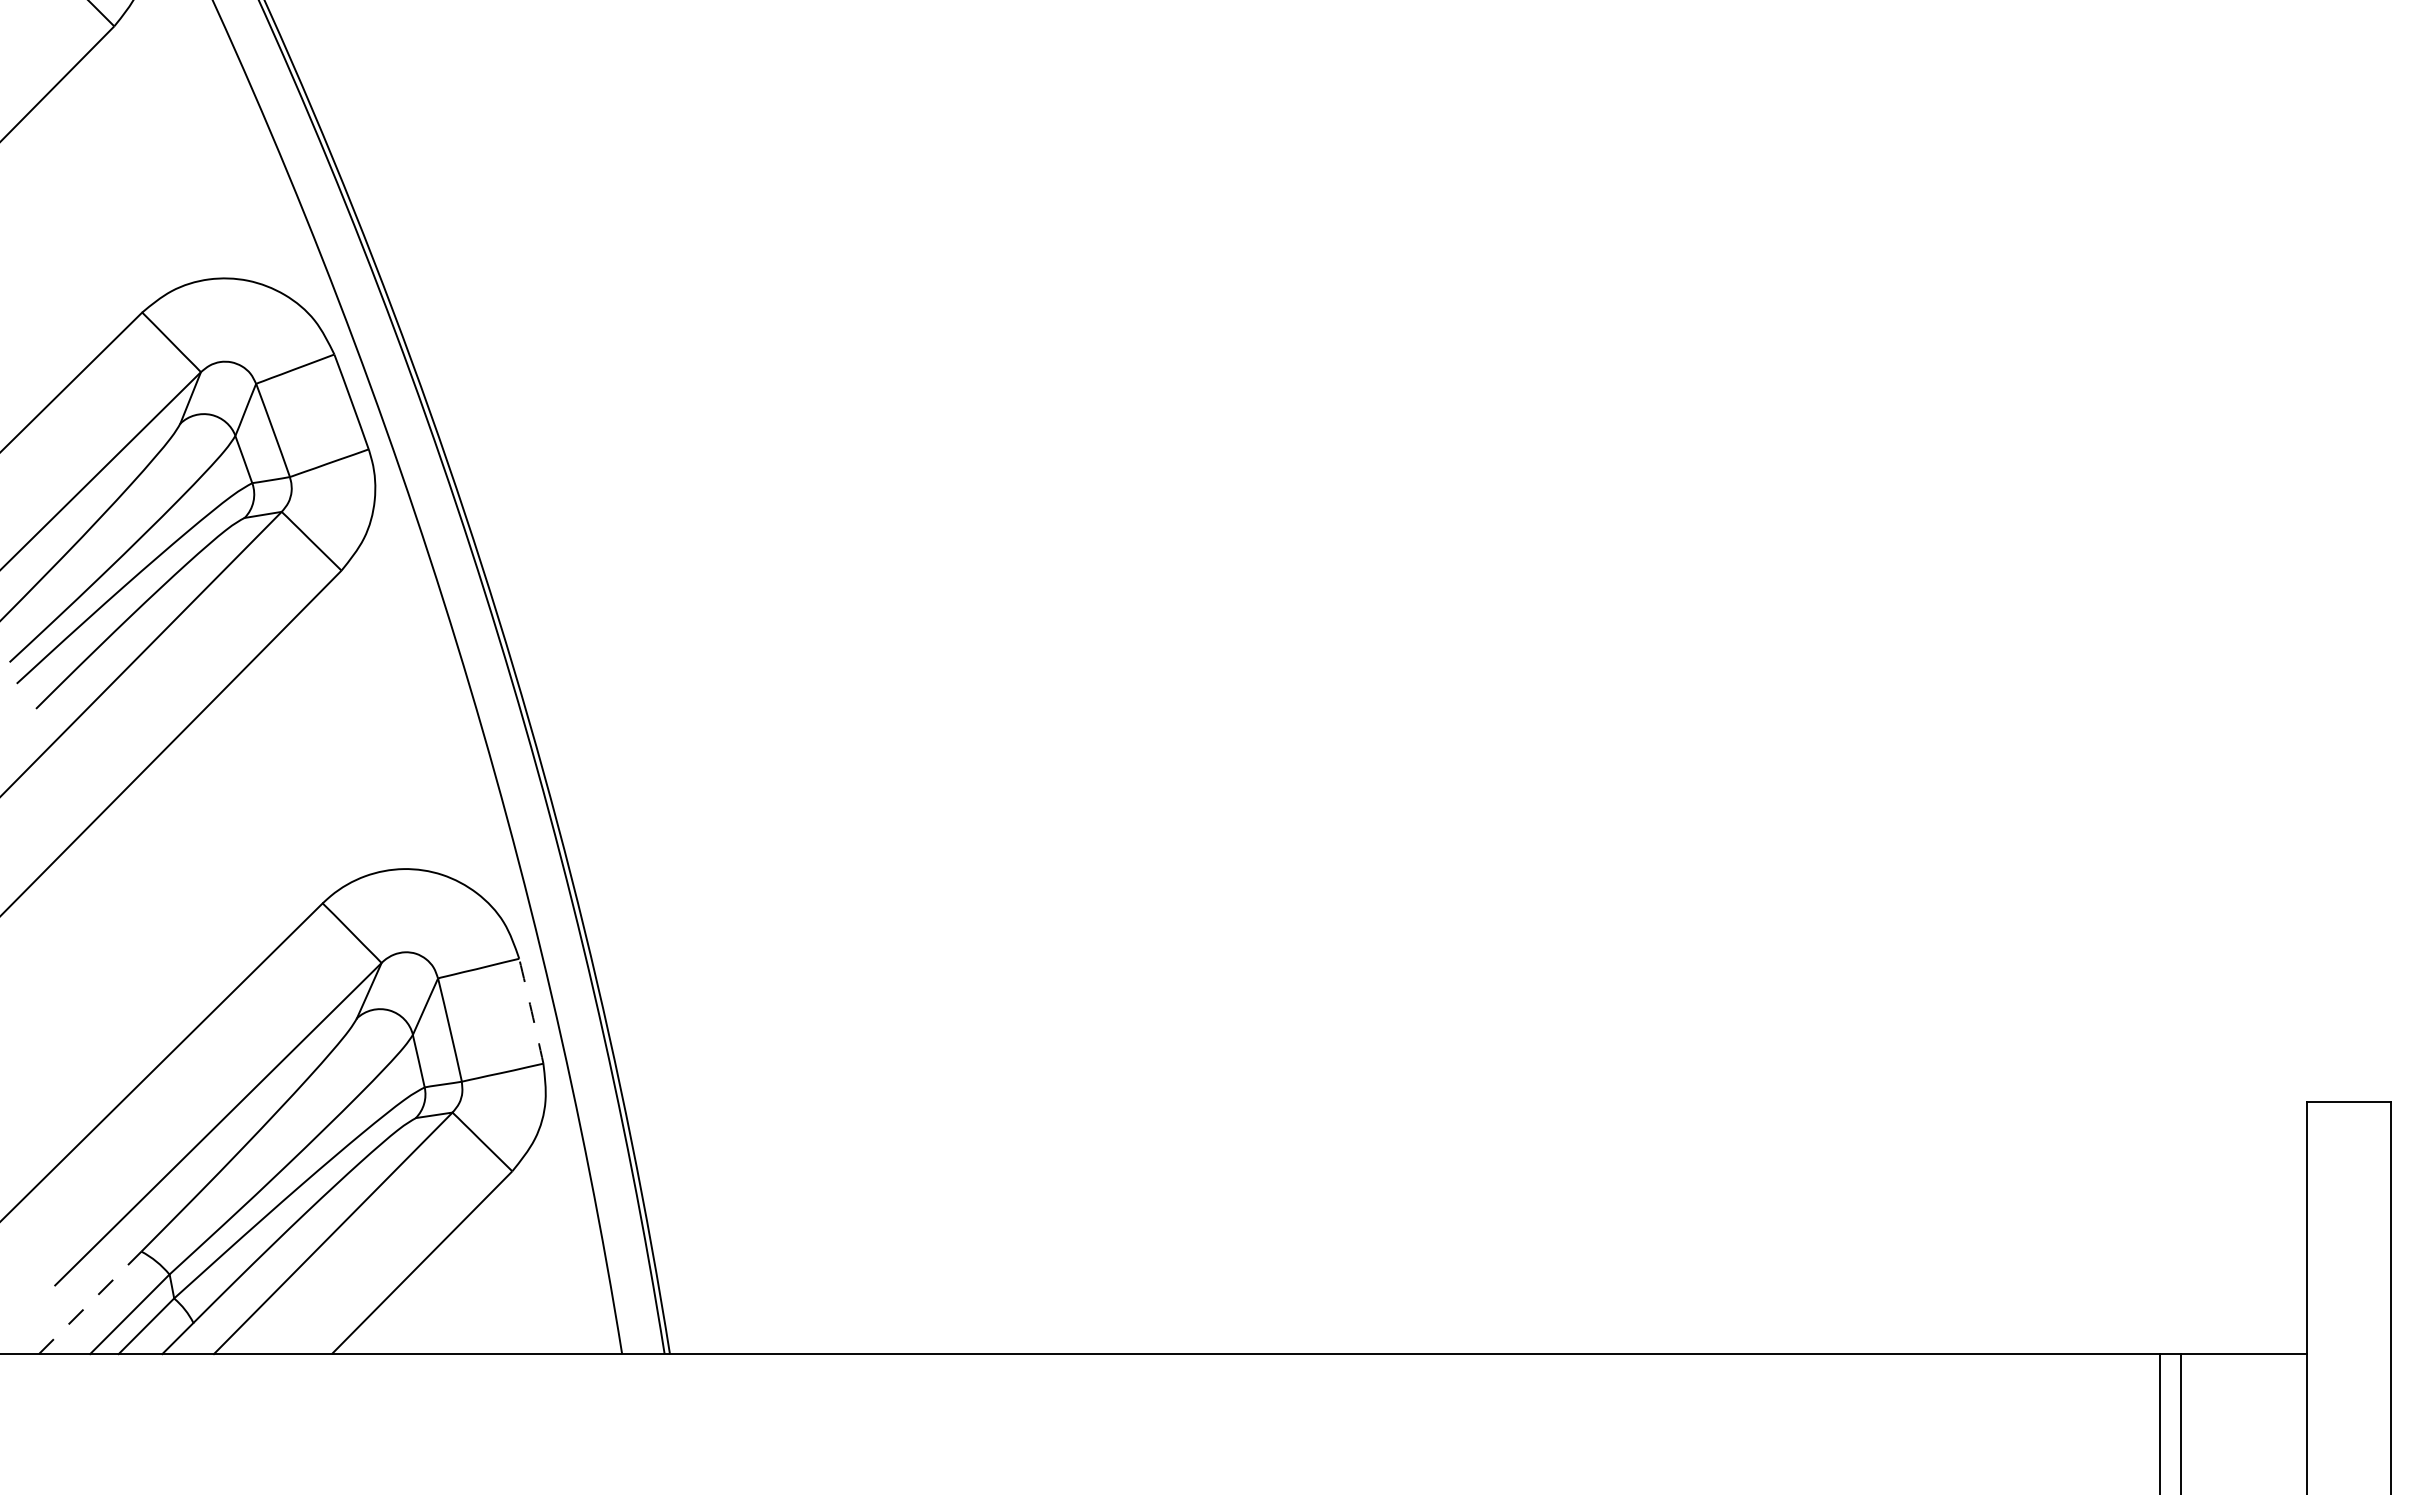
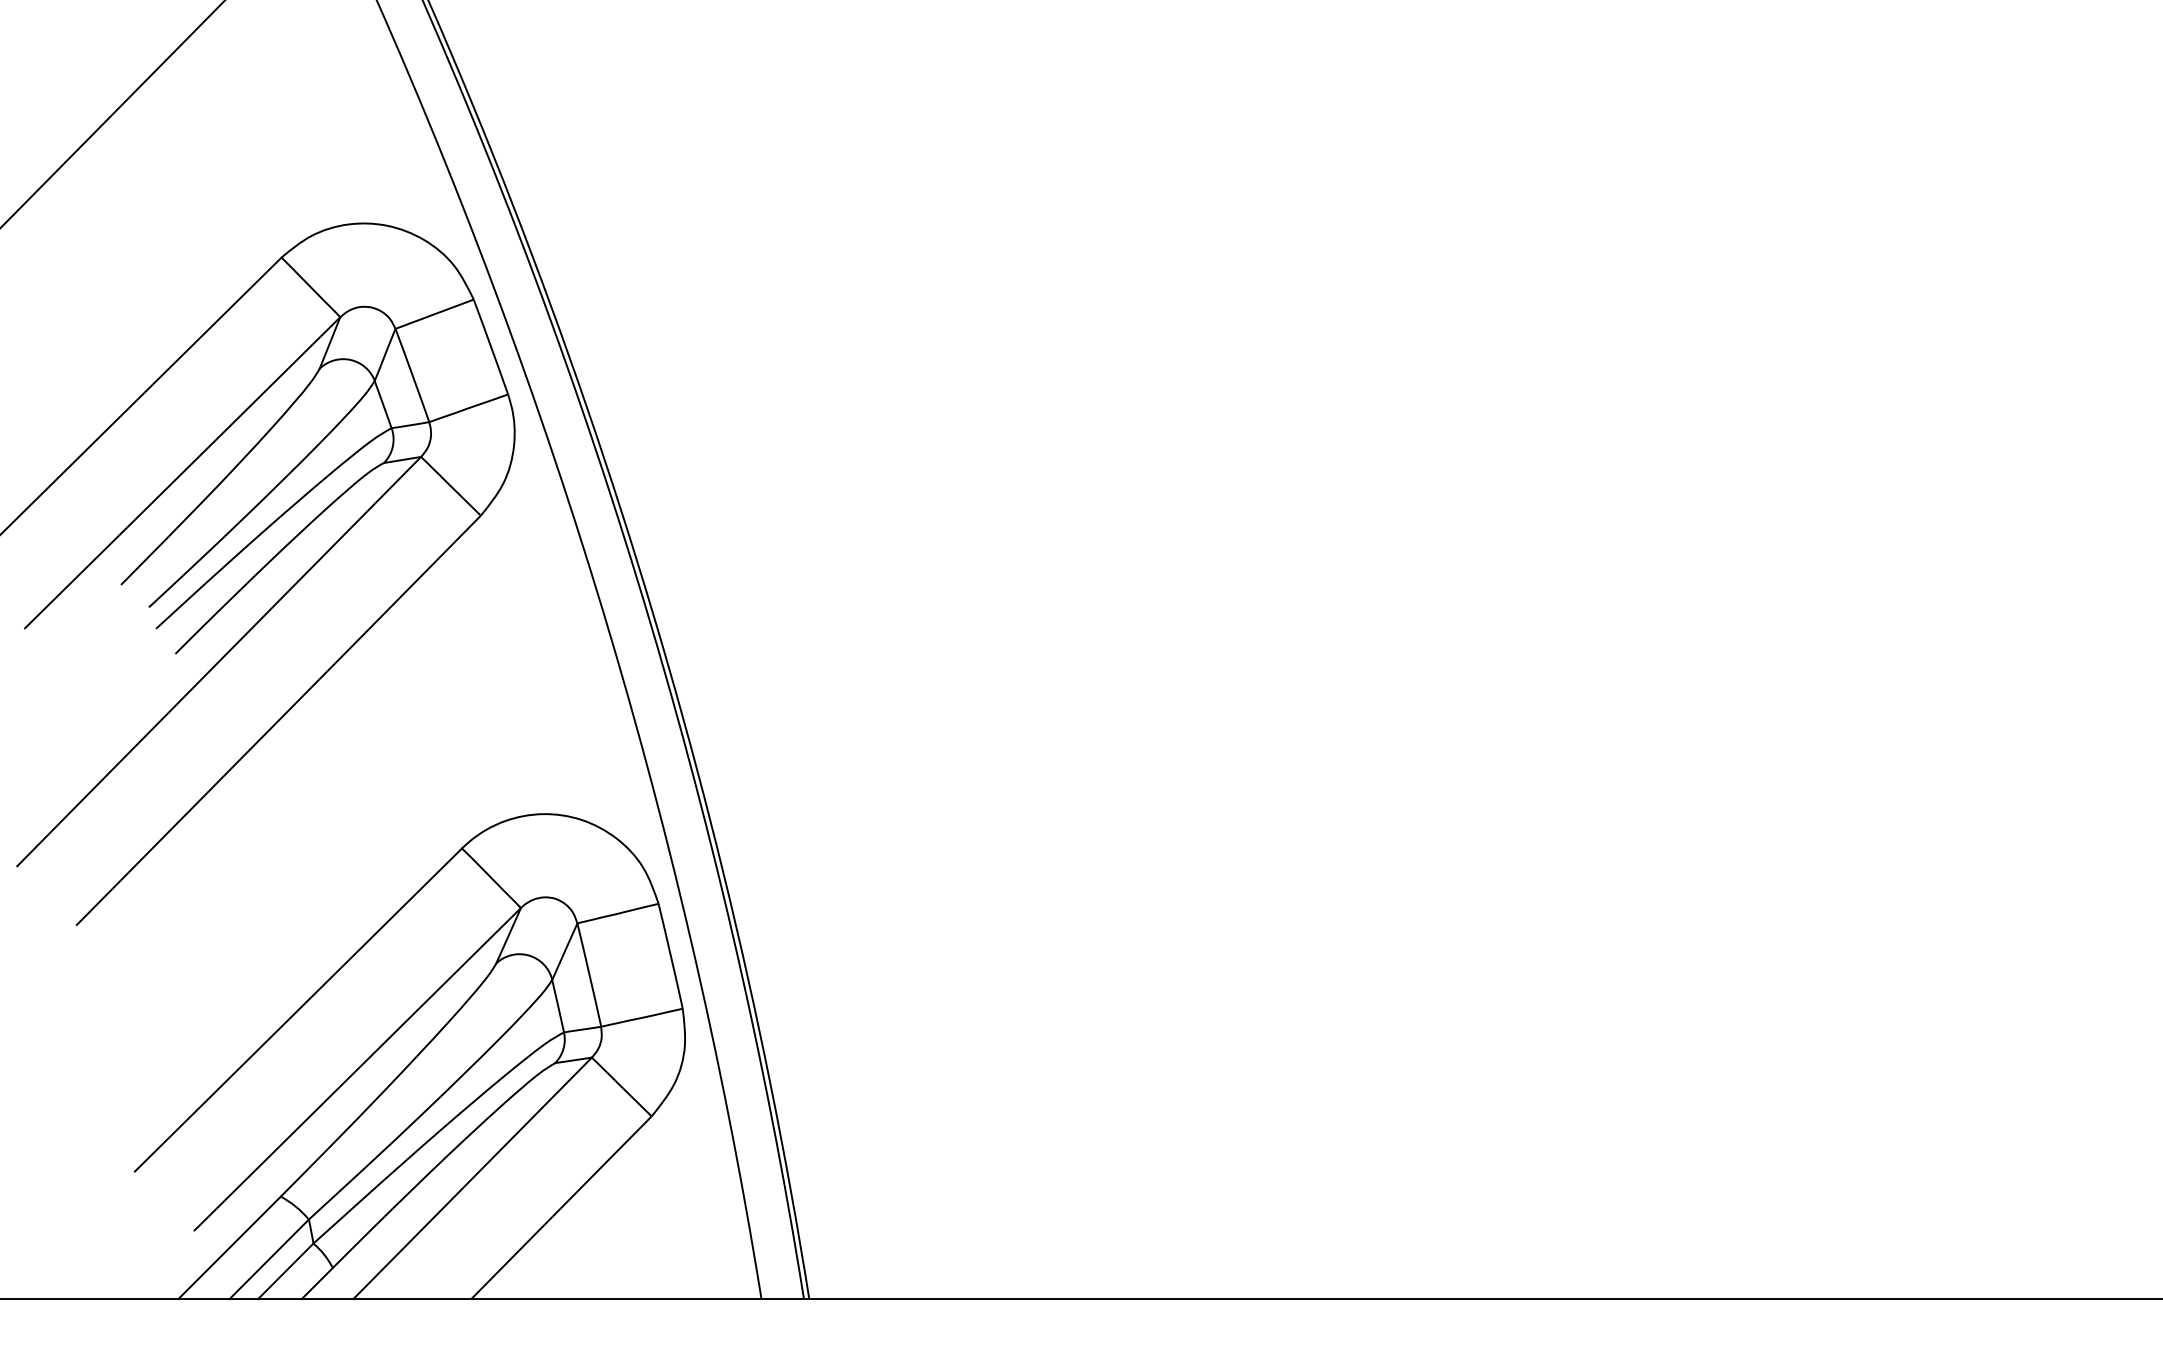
arc: (531, 1011) -> (670, 956), dashed -> solid
line: (90, 1302) -> (229, 1247), dashed -> solid

